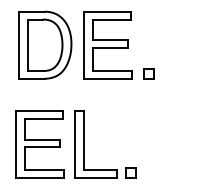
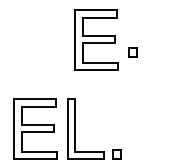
part: (45, 45) -> (40, 40), removed
part: (148, 73) -> (132, 52), moved

